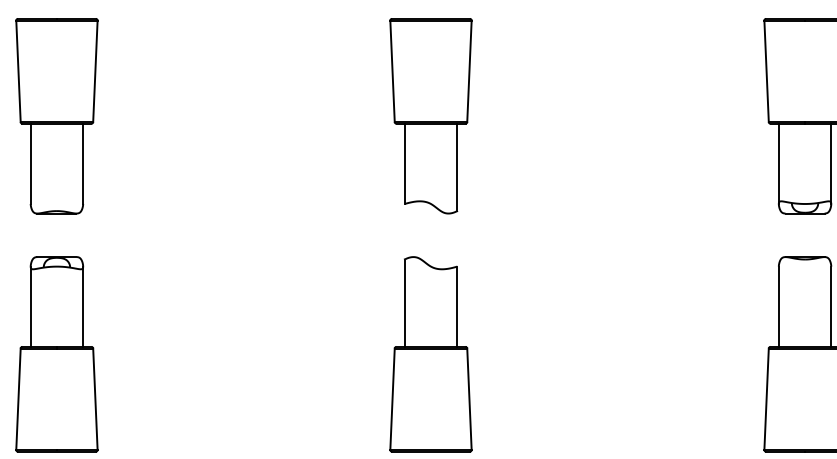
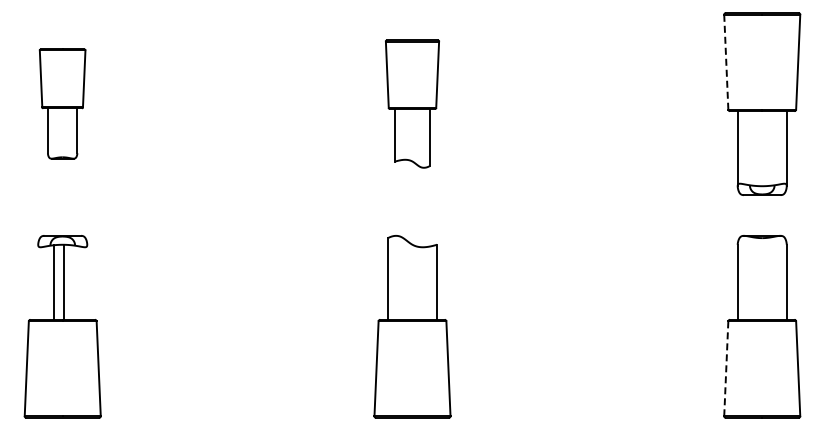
line: (766, 71) -> (726, 62), solid -> dashed
part: (56, 115) -> (62, 103), size x0.6
part: (431, 115) -> (412, 103), size x0.7
line: (31, 305) -> (64, 281), moved
line: (83, 305) -> (54, 281), moved
line: (766, 400) -> (726, 369), solid -> dashed

